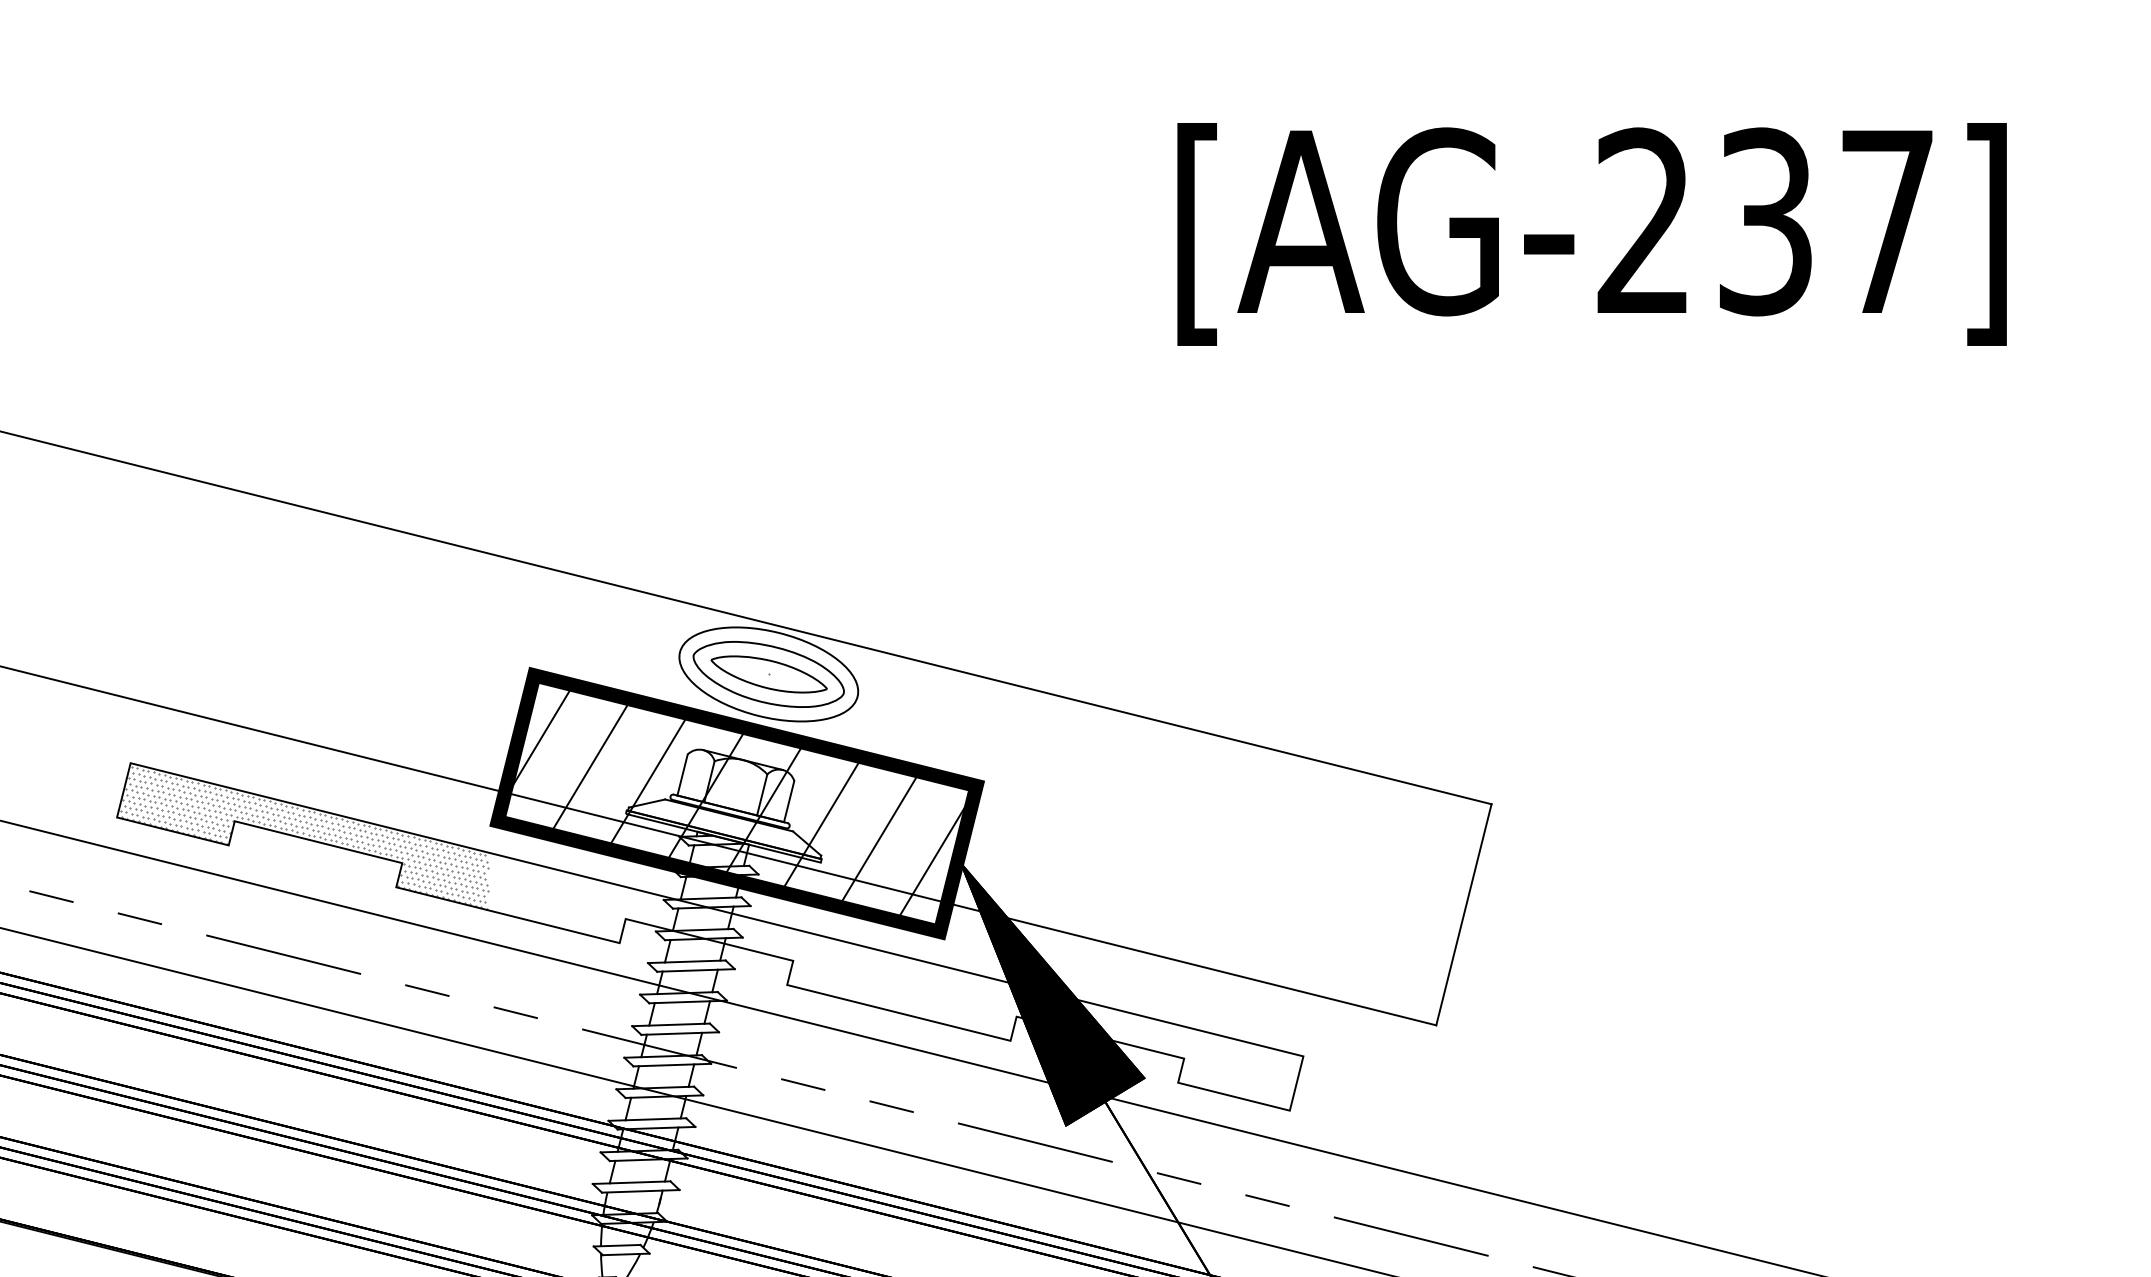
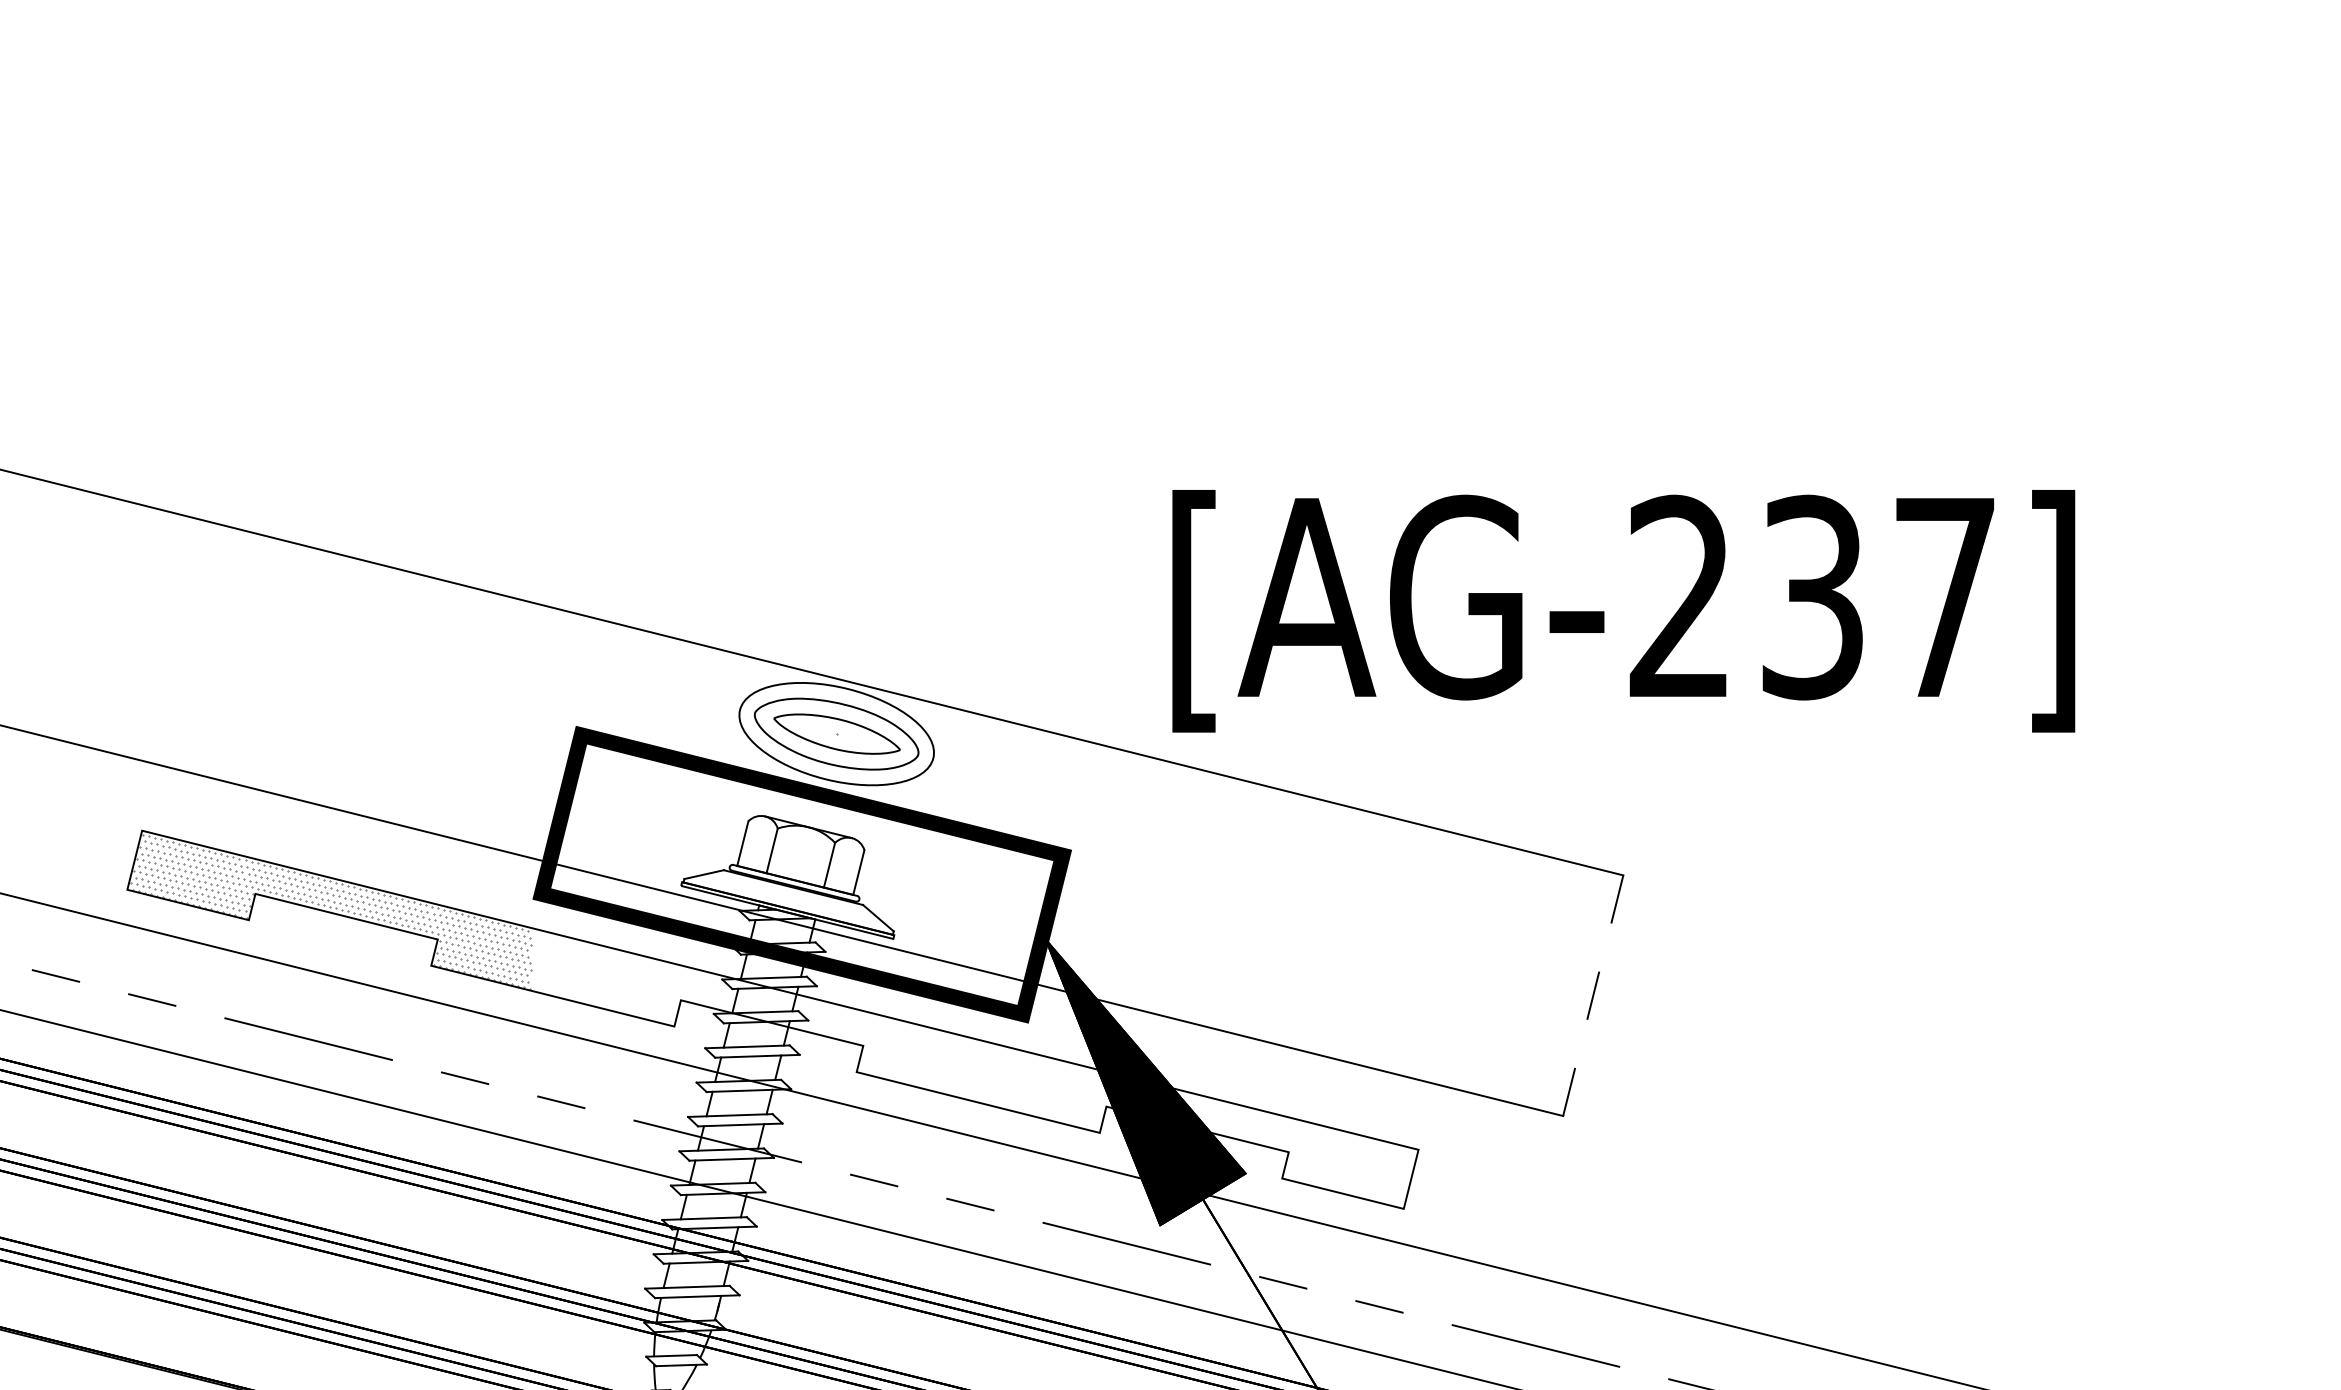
text: (1591, 234) -> (1623, 611), moved
hatch: (738, 802) -> (803, 873), removed
line: (1464, 914) -> (1593, 995), solid -> dashed

